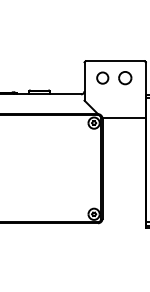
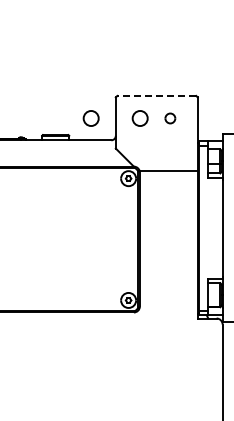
line: (114, 60) -> (156, 95), solid -> dashed
circle: (65, 78) -> (90, 118), added
part: (125, 78) -> (170, 118), size x0.6

